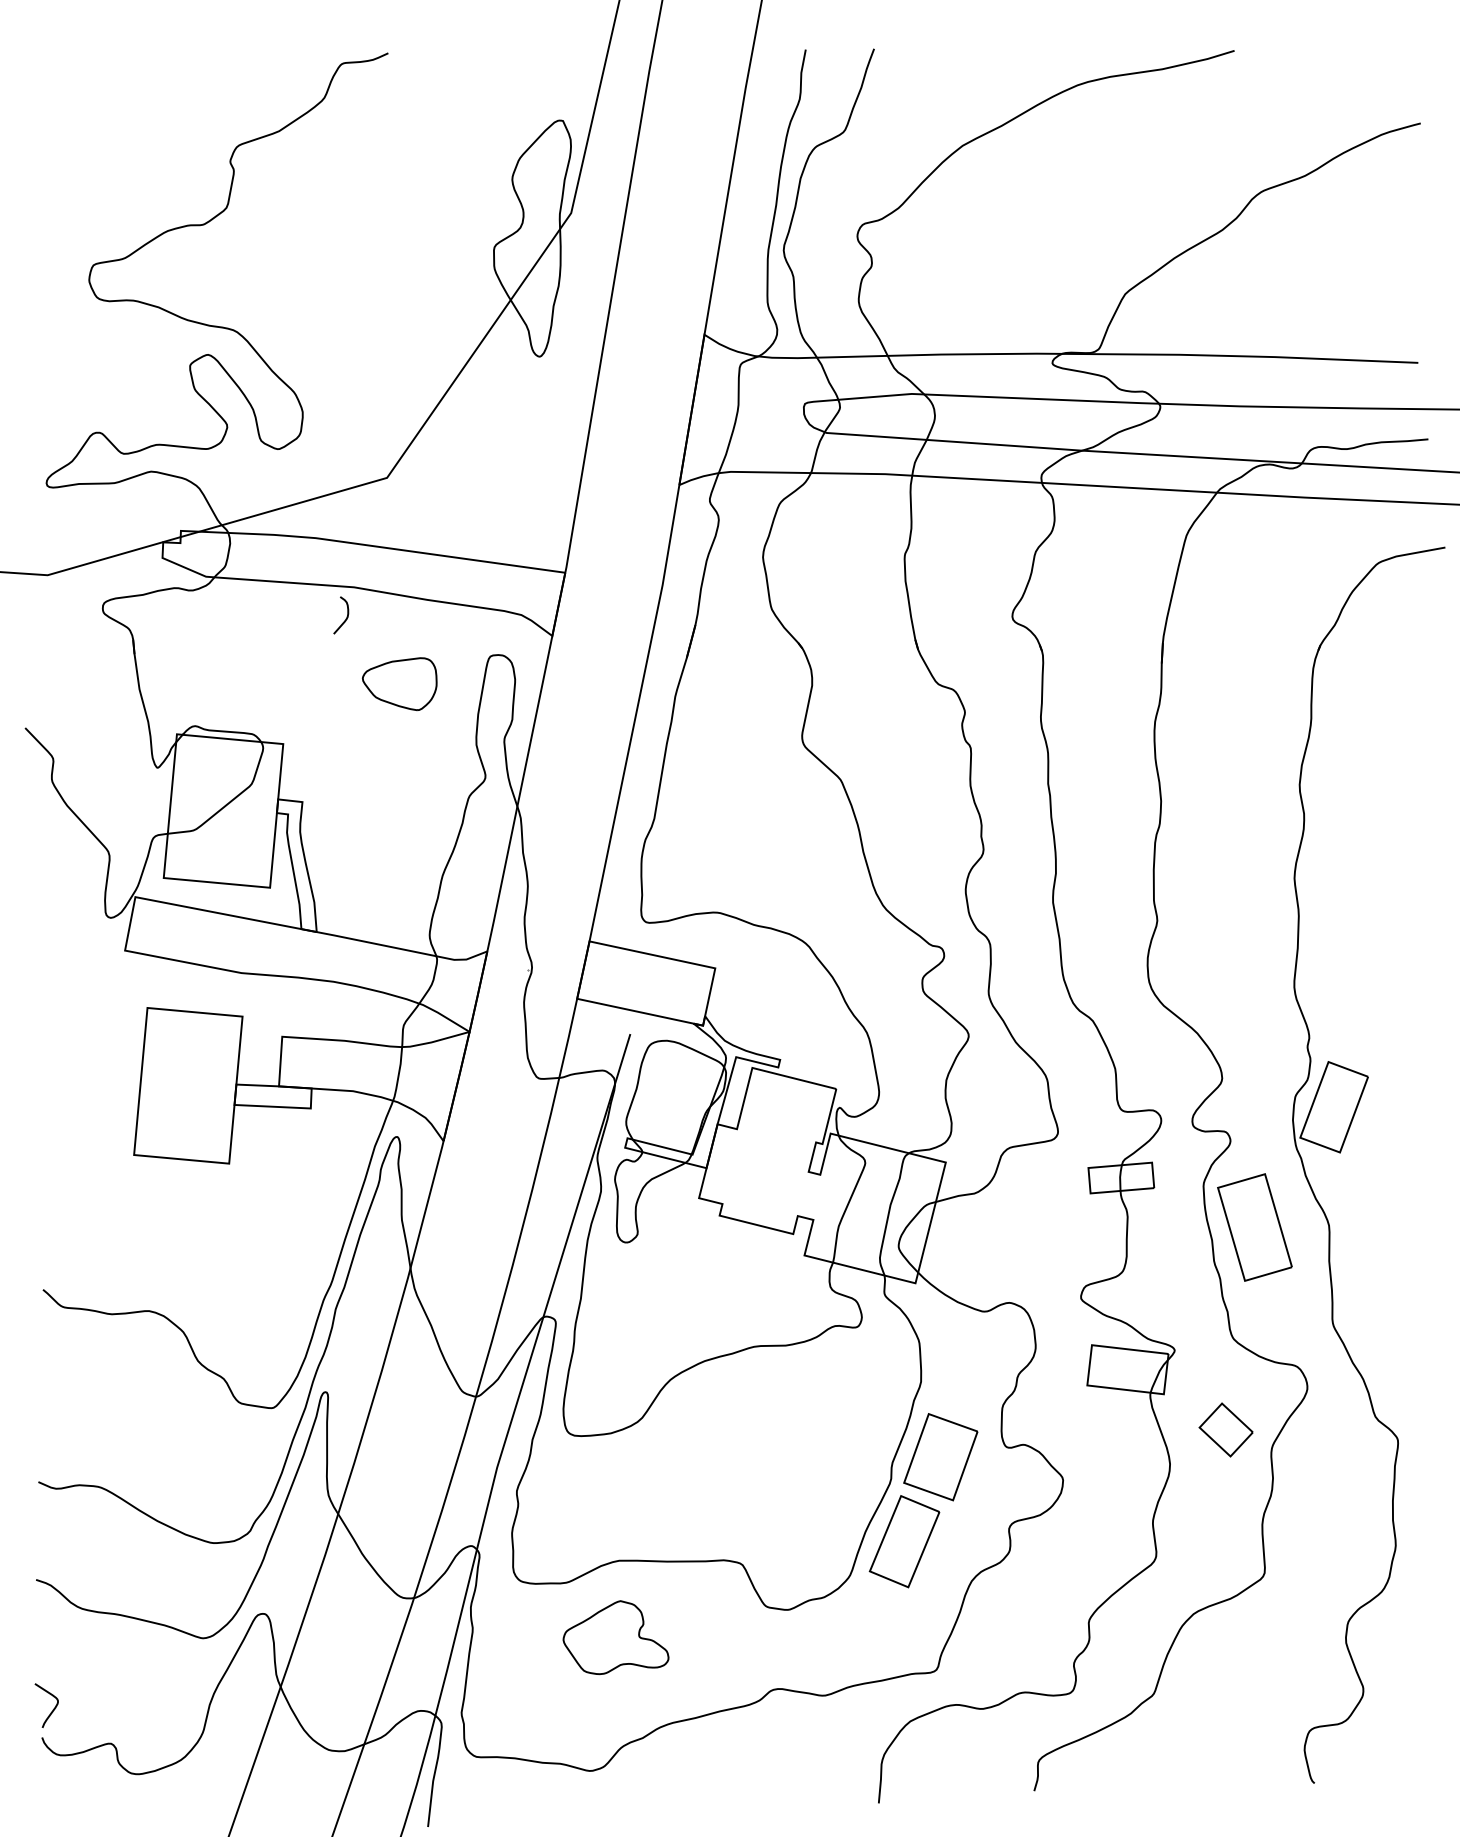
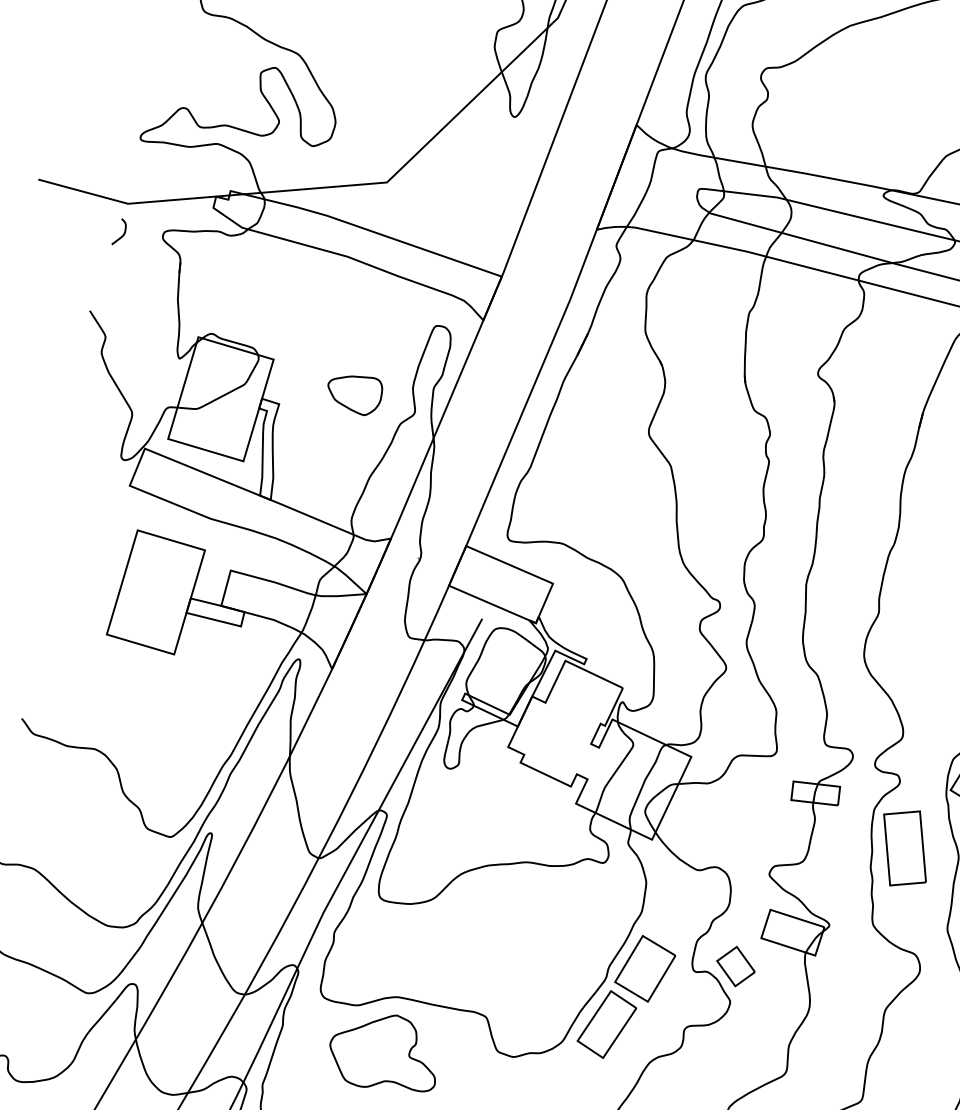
curve: (345, 618) -> (122, 235), moved
part: (399, 684) -> (354, 393), moved
part: (1225, 1429) -> (735, 966), moved
part: (615, 1637) -> (384, 1052), size x1.43

